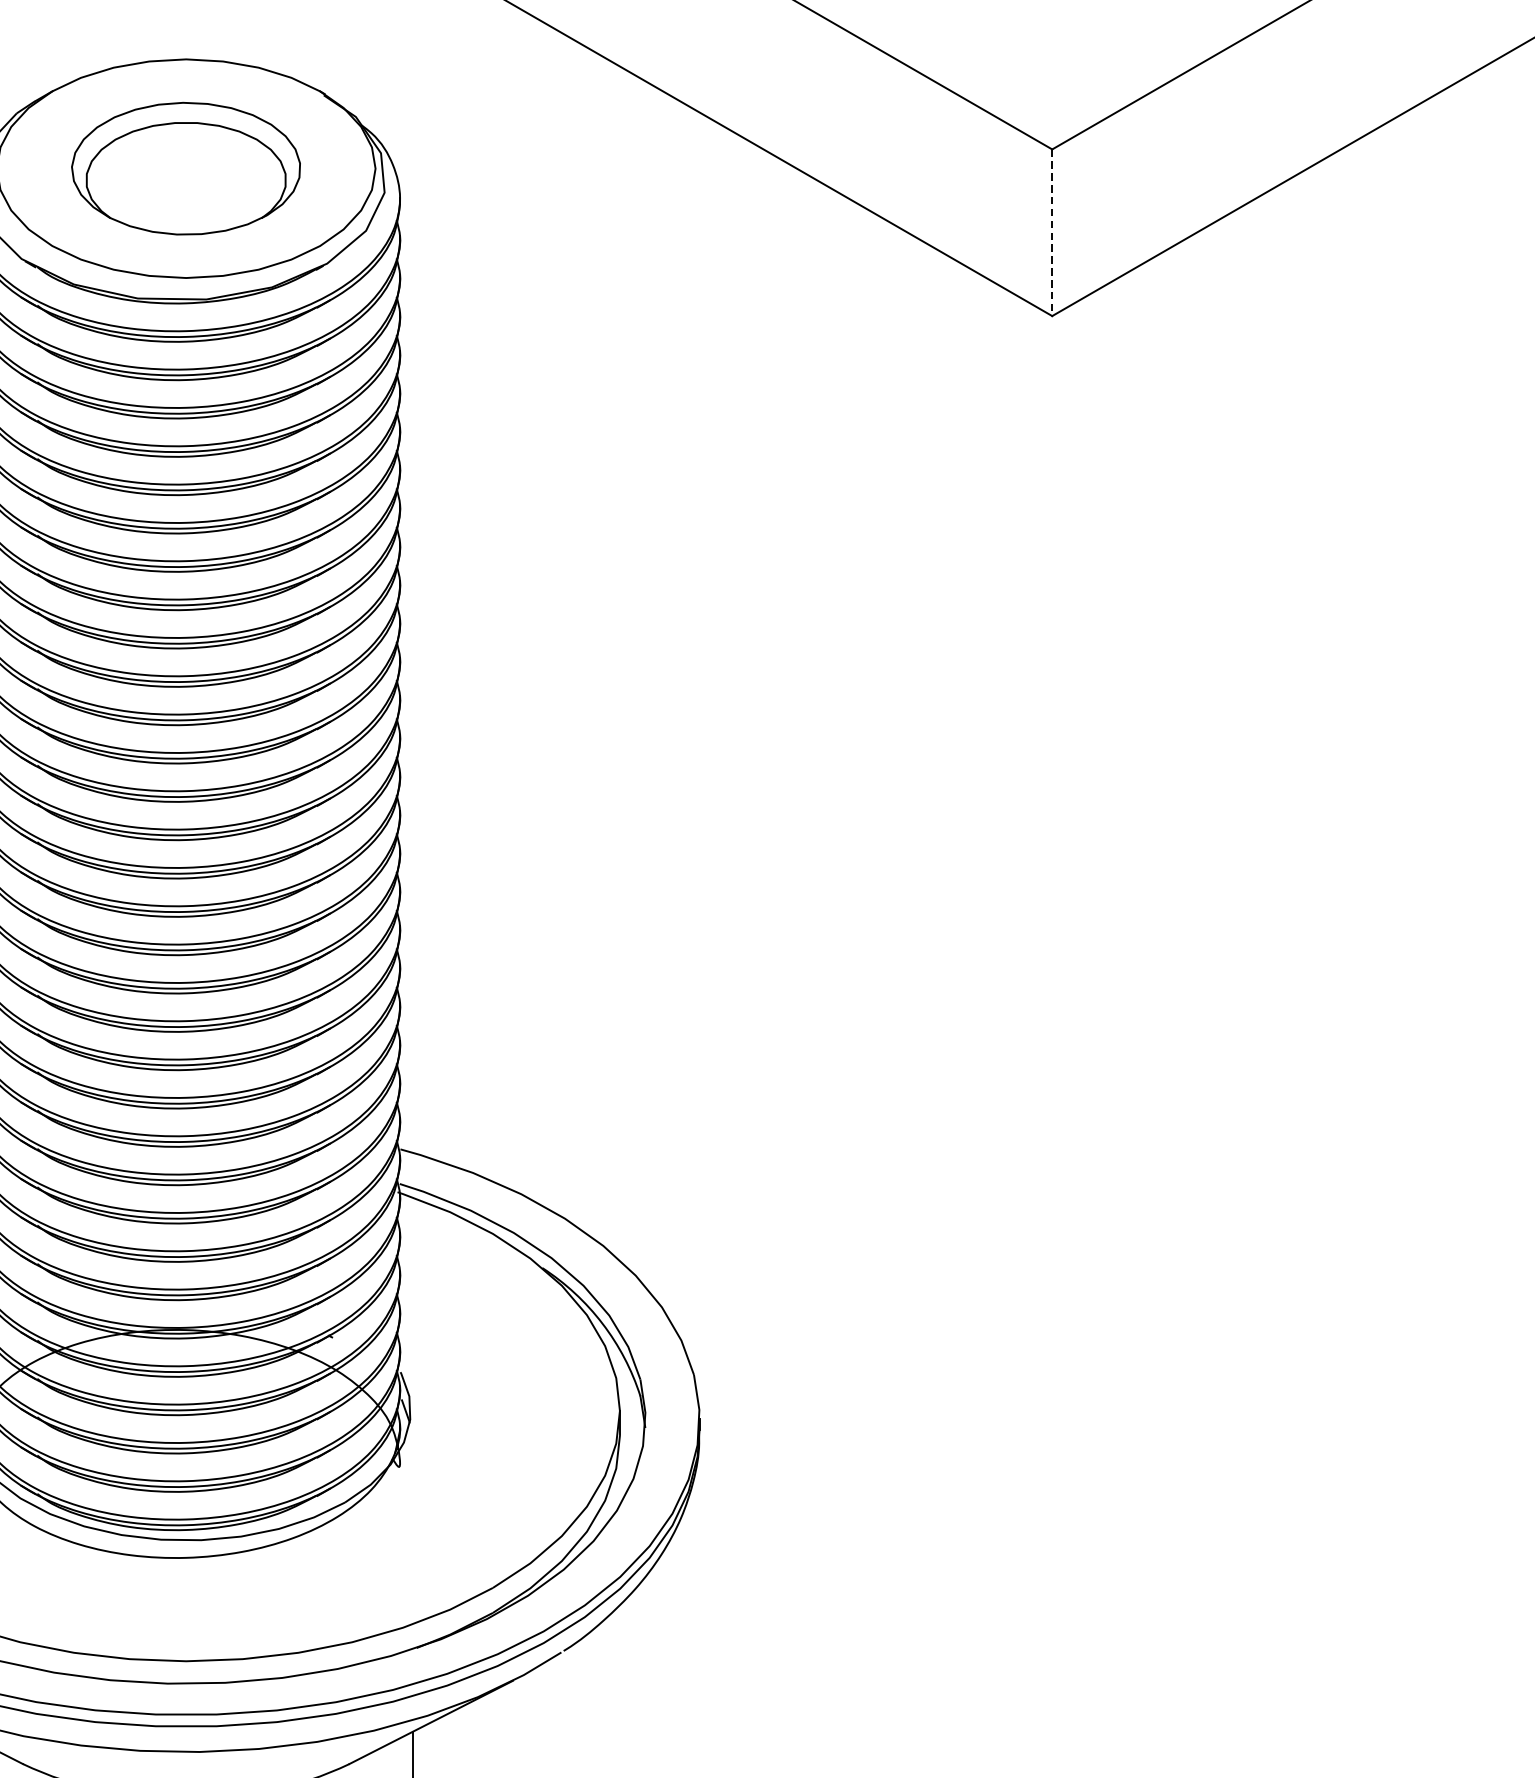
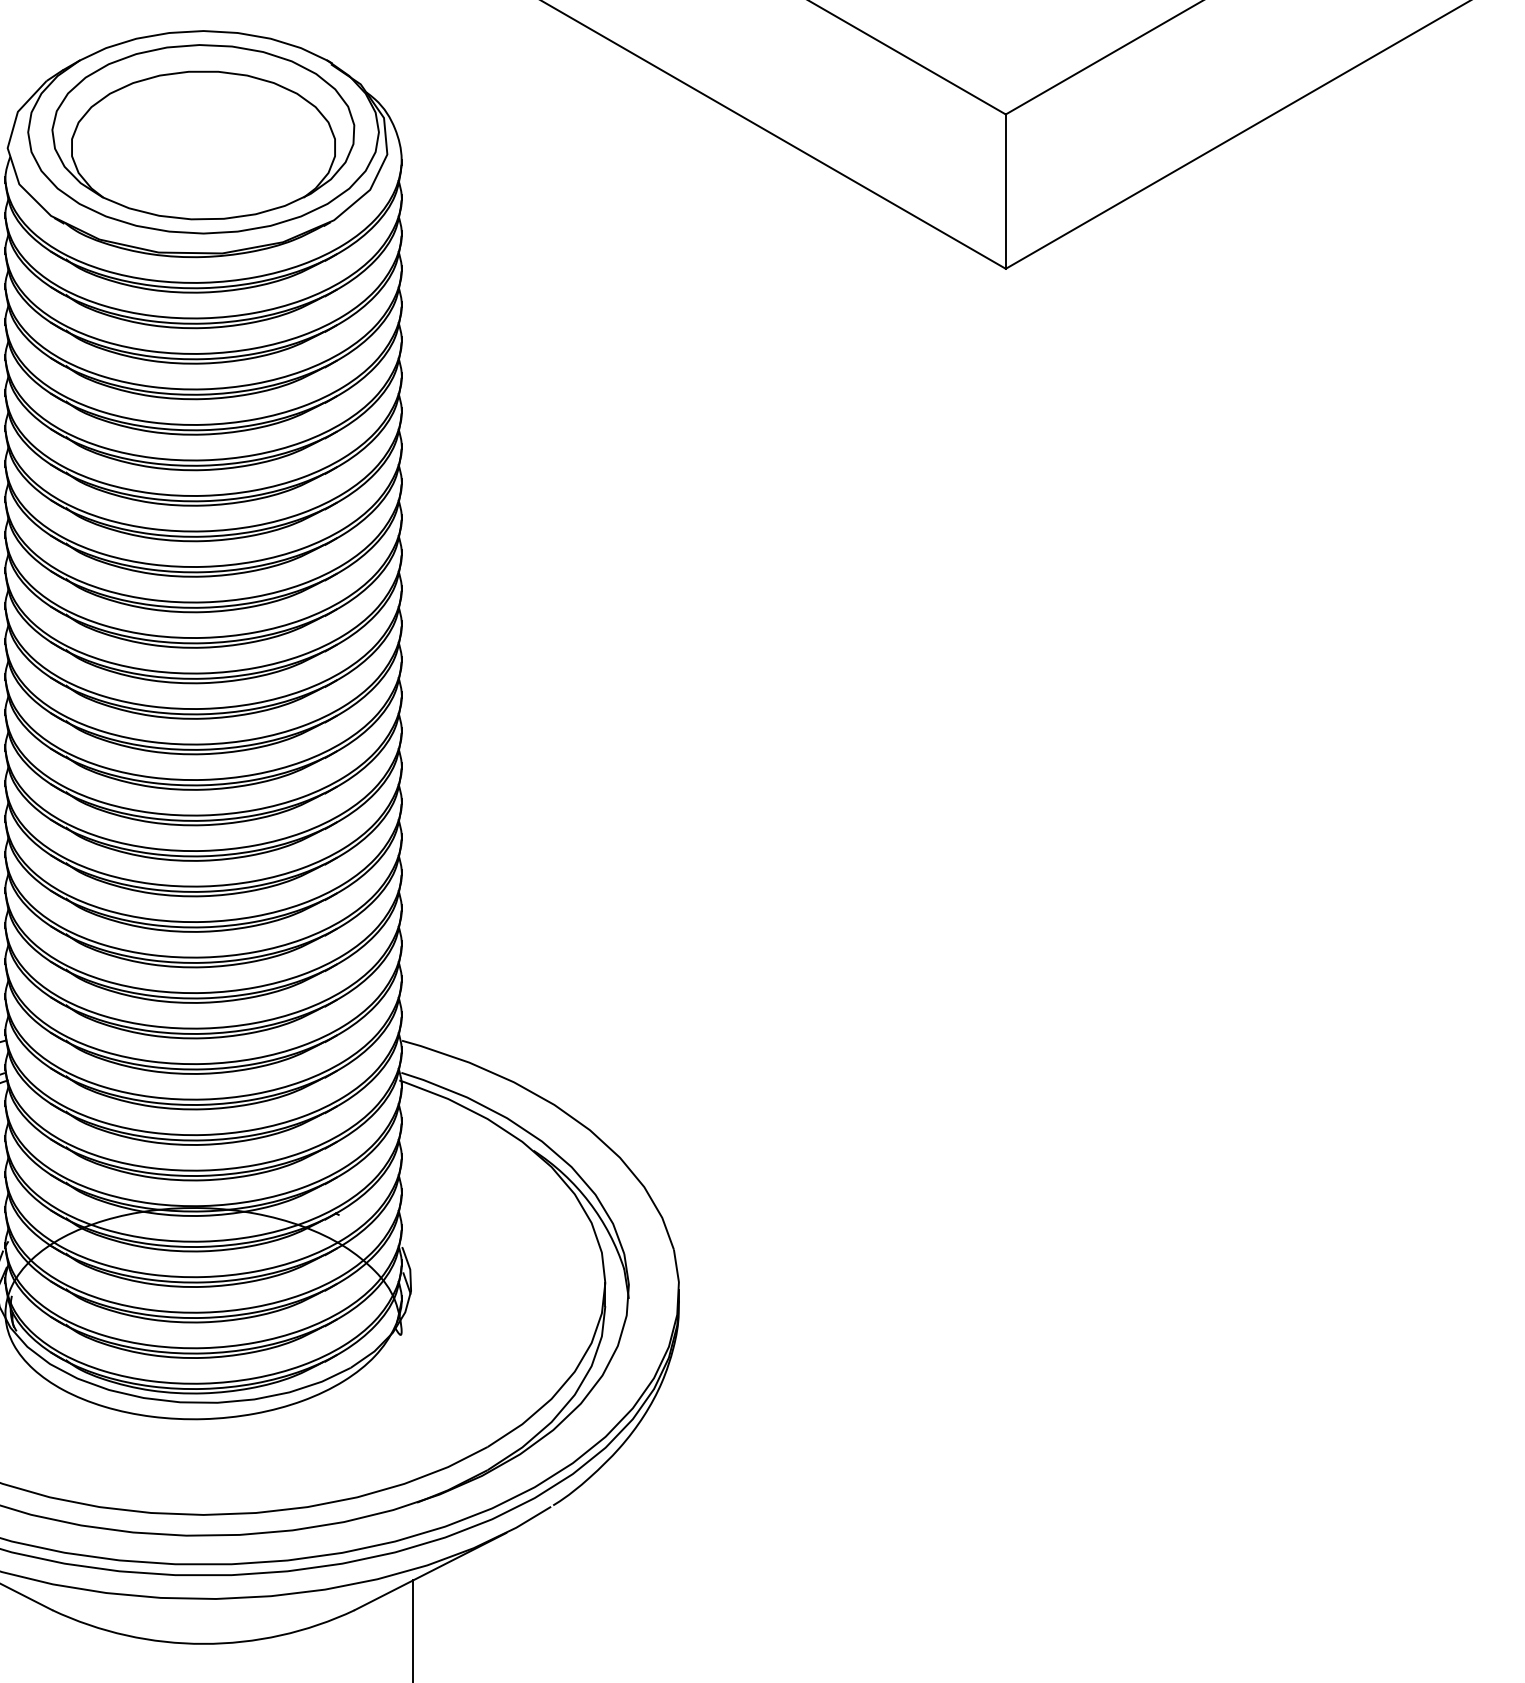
part: (186, 168) -> (203, 132), size x1.43
line: (1051, 233) -> (1005, 192), dashed -> solid

